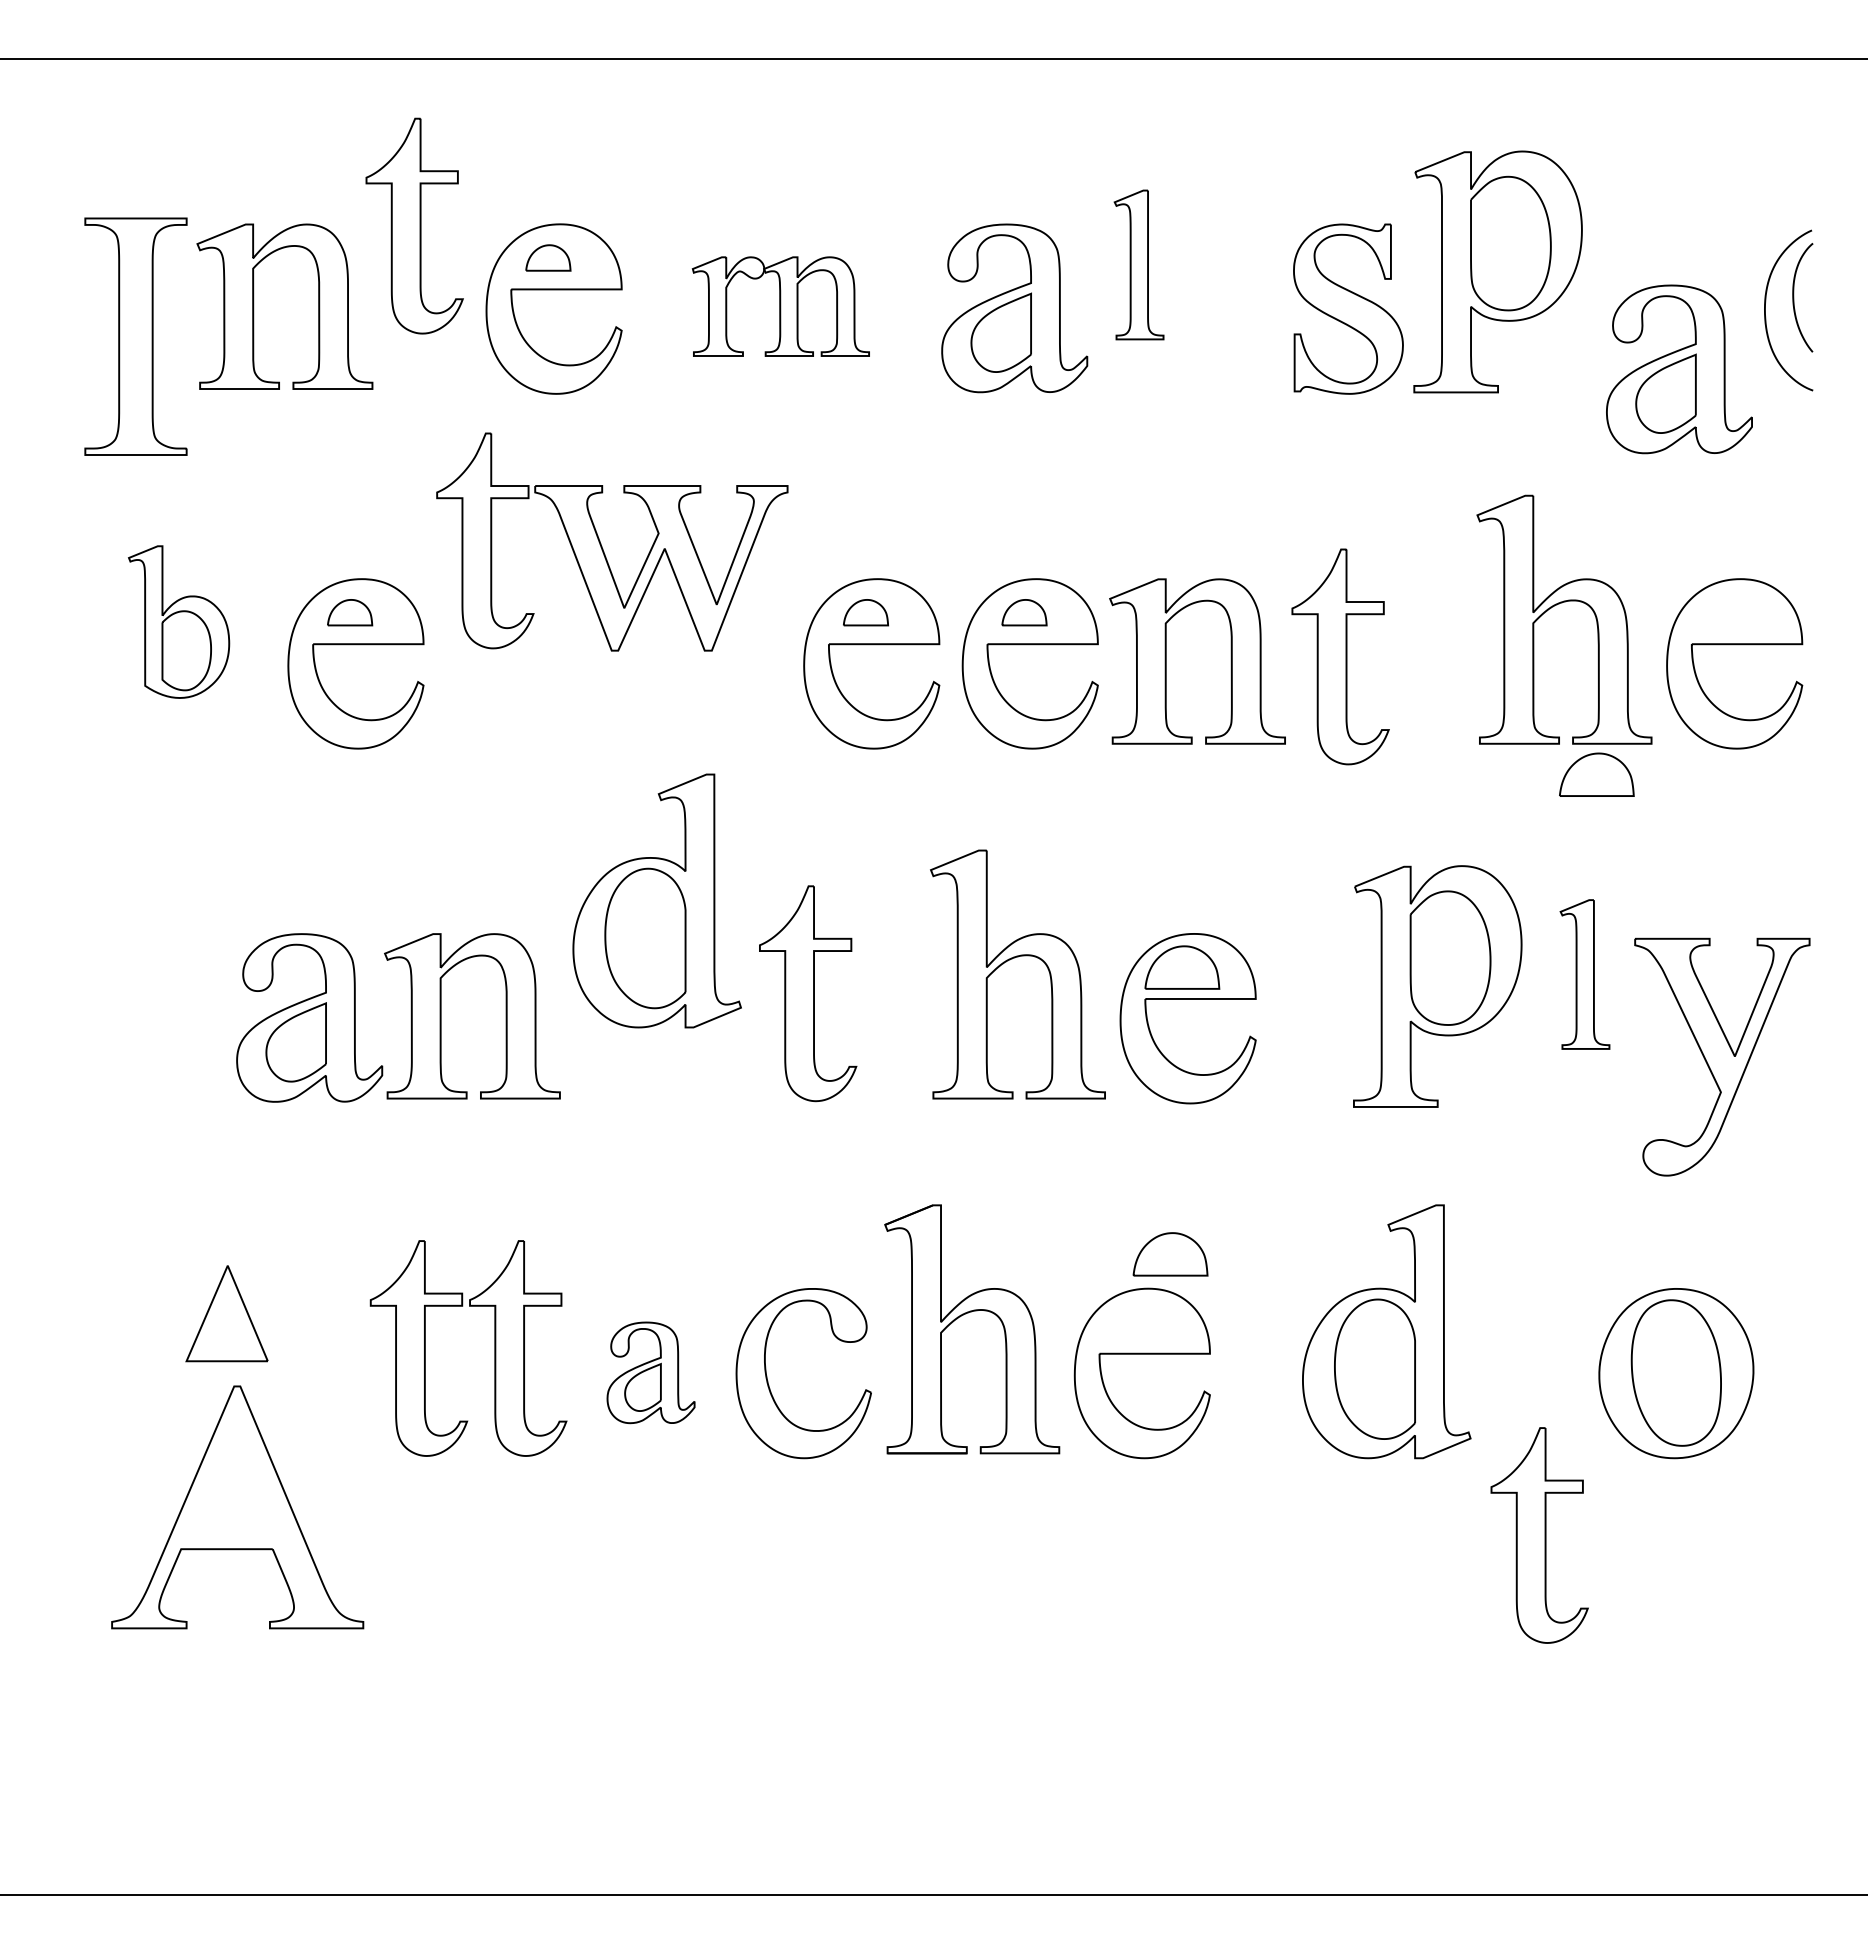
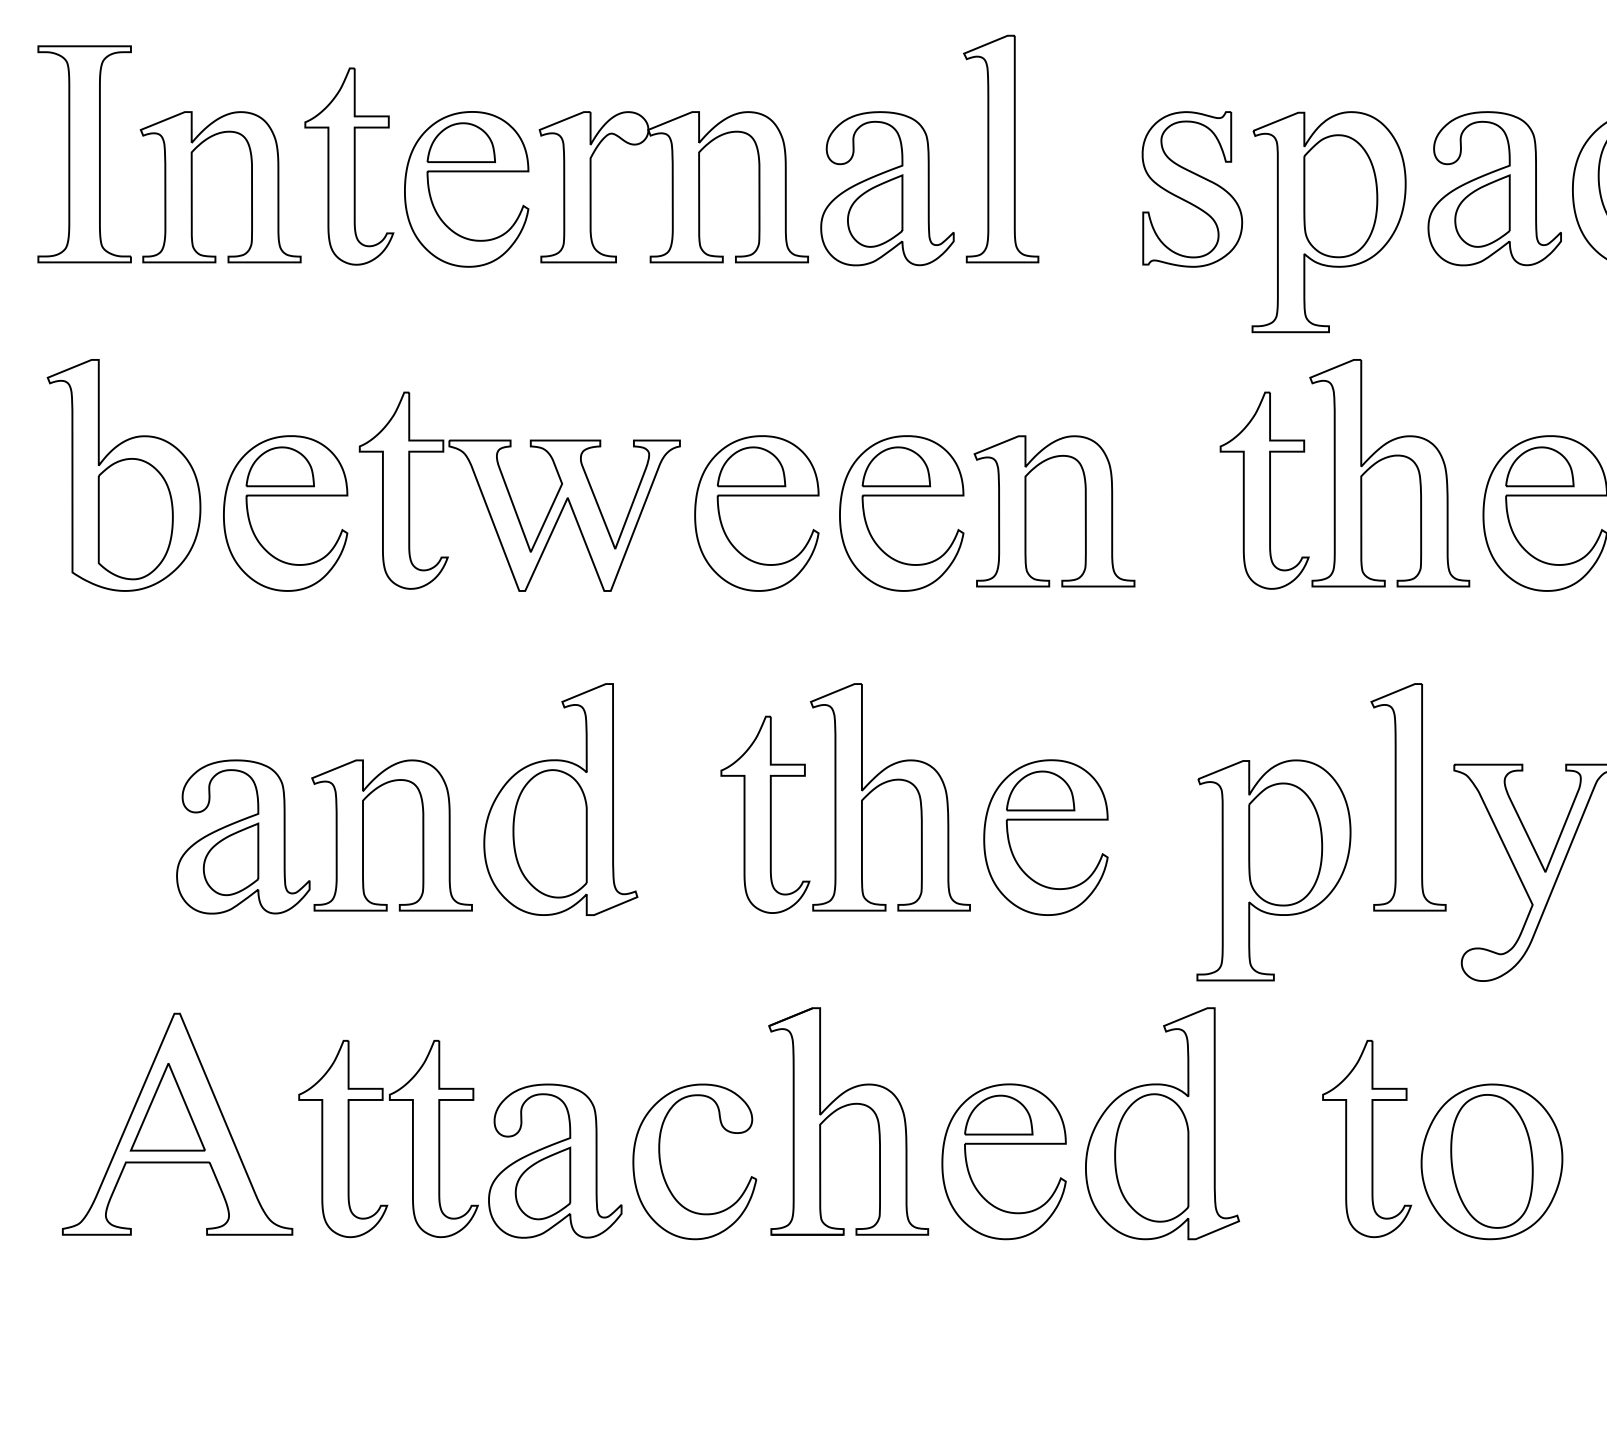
part: (414, 225) -> (349, 165), moved
part: (548, 257) -> (461, 142), size x1.67
part: (1138, 264) -> (1000, 148), size x1.67
part: (1497, 271) -> (1328, 221), moved
part: (780, 306) -> (673, 187), size x1.67
part: (135, 336) -> (84, 154), moved
part: (1679, 369) -> (1494, 188), moved
part: (601, 543) -> (509, 493), moved
part: (349, 612) -> (279, 466), size x1.67
part: (865, 612) -> (751, 466), size x1.67
part: (1024, 612) -> (896, 466), size x1.67
part: (178, 621) -> (123, 474), size x1.67
part: (1340, 656) -> (1264, 490), moved
part: (1596, 774) -> (1539, 466), moved
part: (656, 900) -> (560, 799), moved
part: (1584, 974) -> (1408, 797), size x1.67
part: (1437, 986) -> (1273, 870), moved
part: (808, 993) -> (765, 814), moved
part: (1170, 1254) -> (998, 1115), moved
part: (1386, 1331) -> (1162, 1123), moved
part: (650, 1372) -> (554, 1160), size x1.67
part: (237, 1507) -> (177, 1124), moved
part: (1539, 1535) -> (1366, 1138), moved

